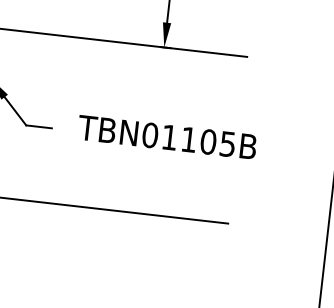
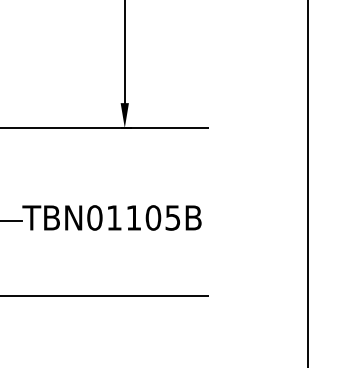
text: (166, 136) -> (111, 217), moved

